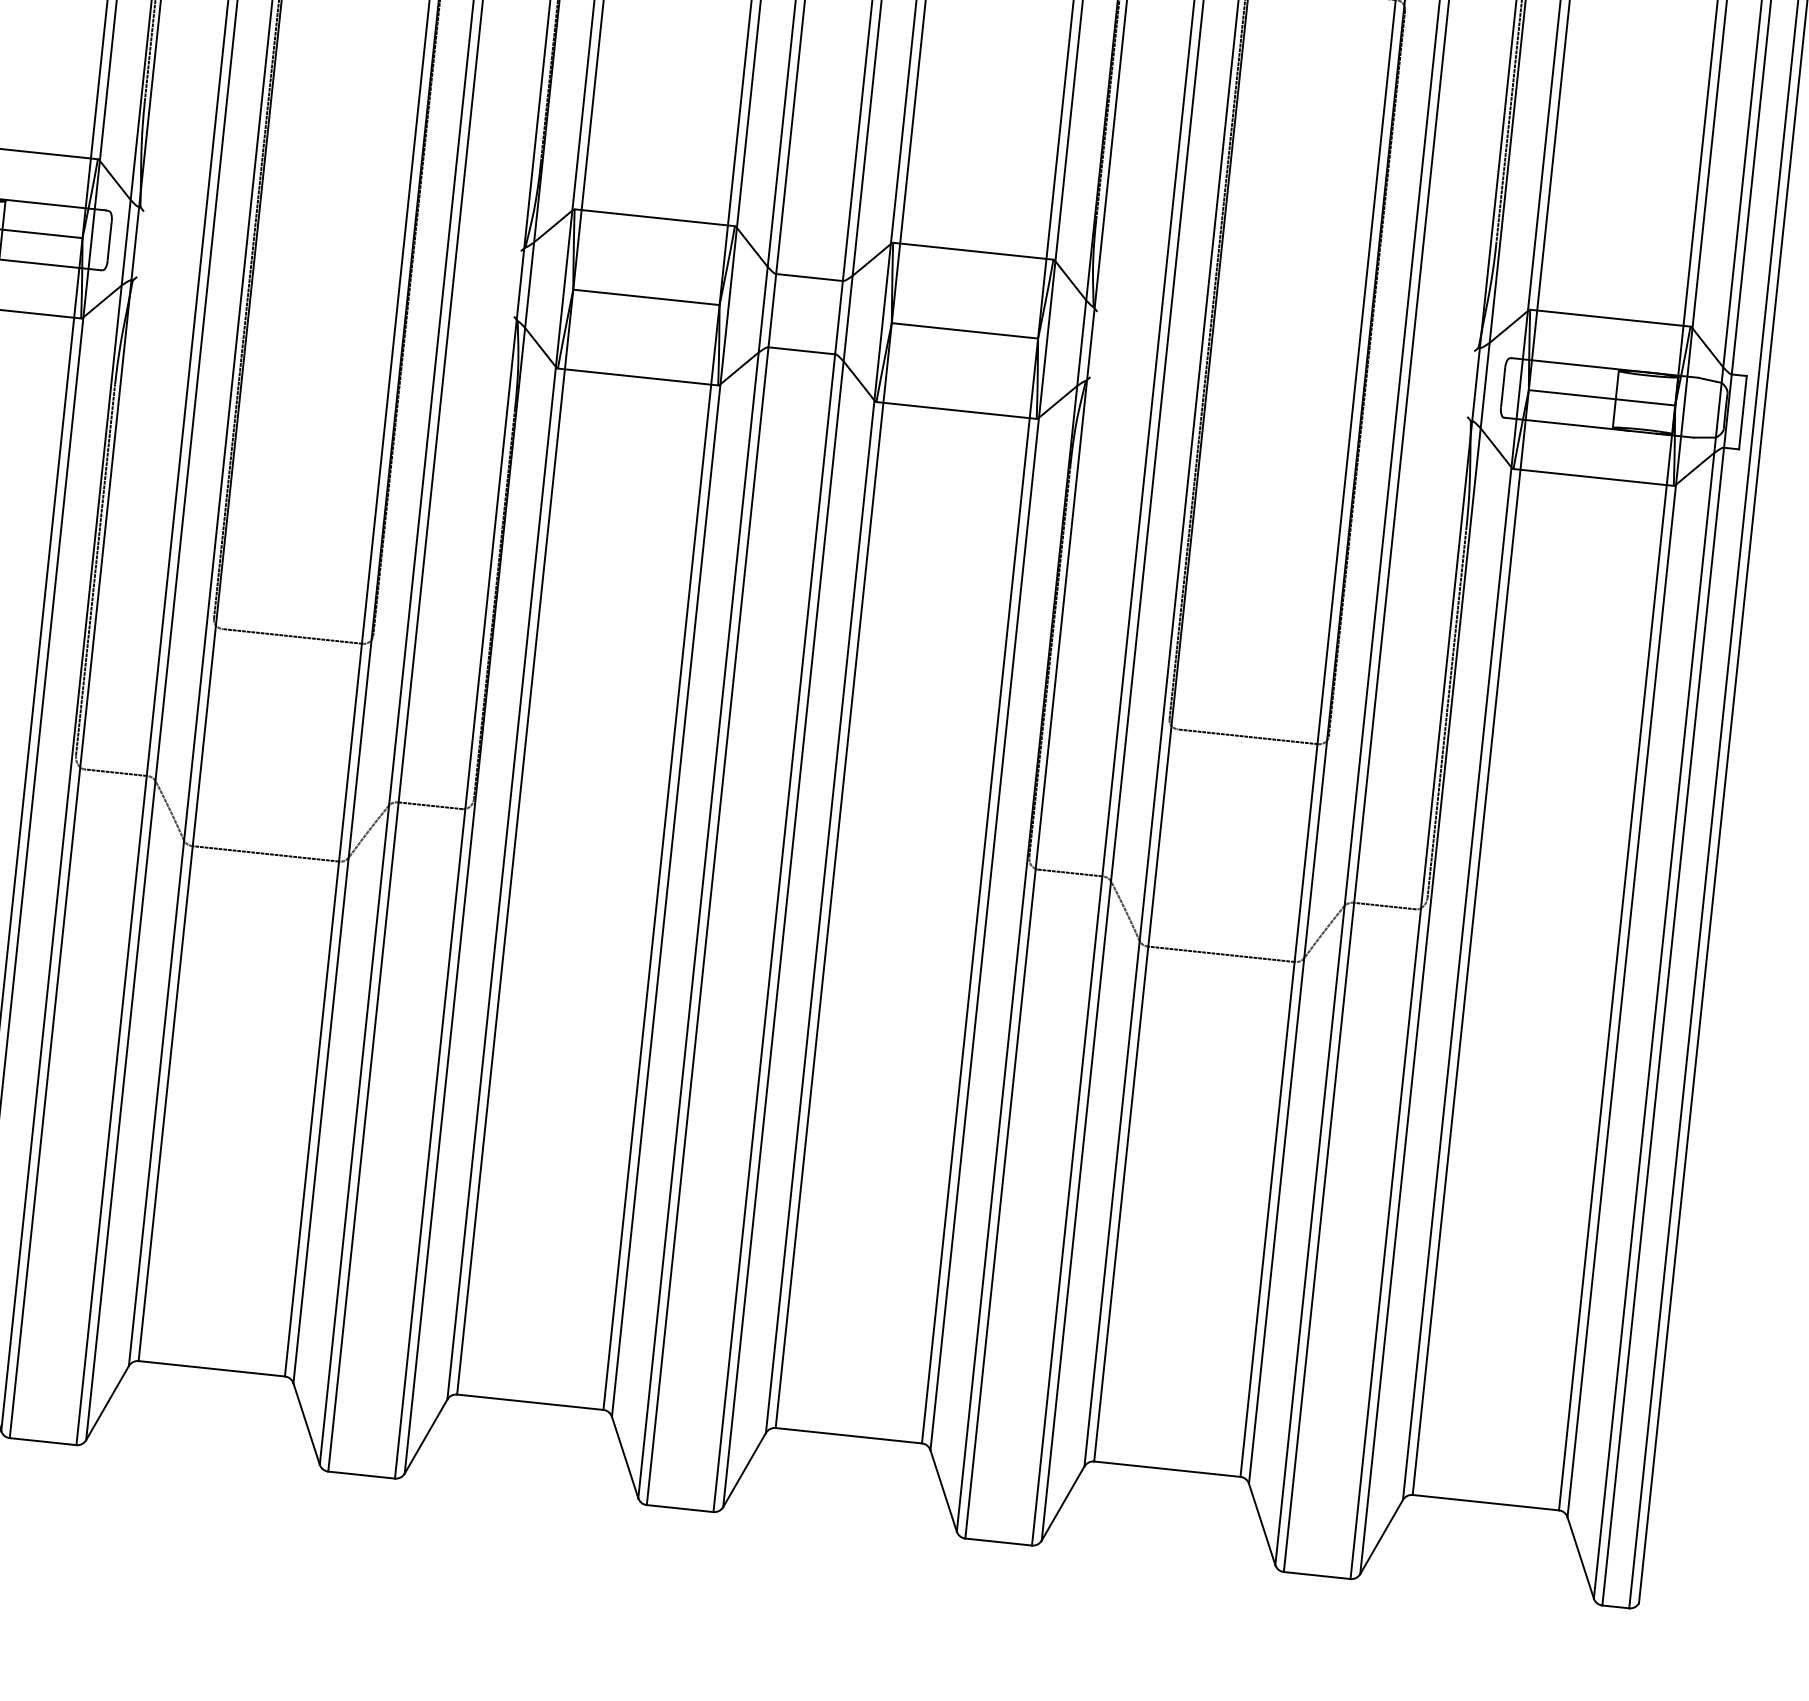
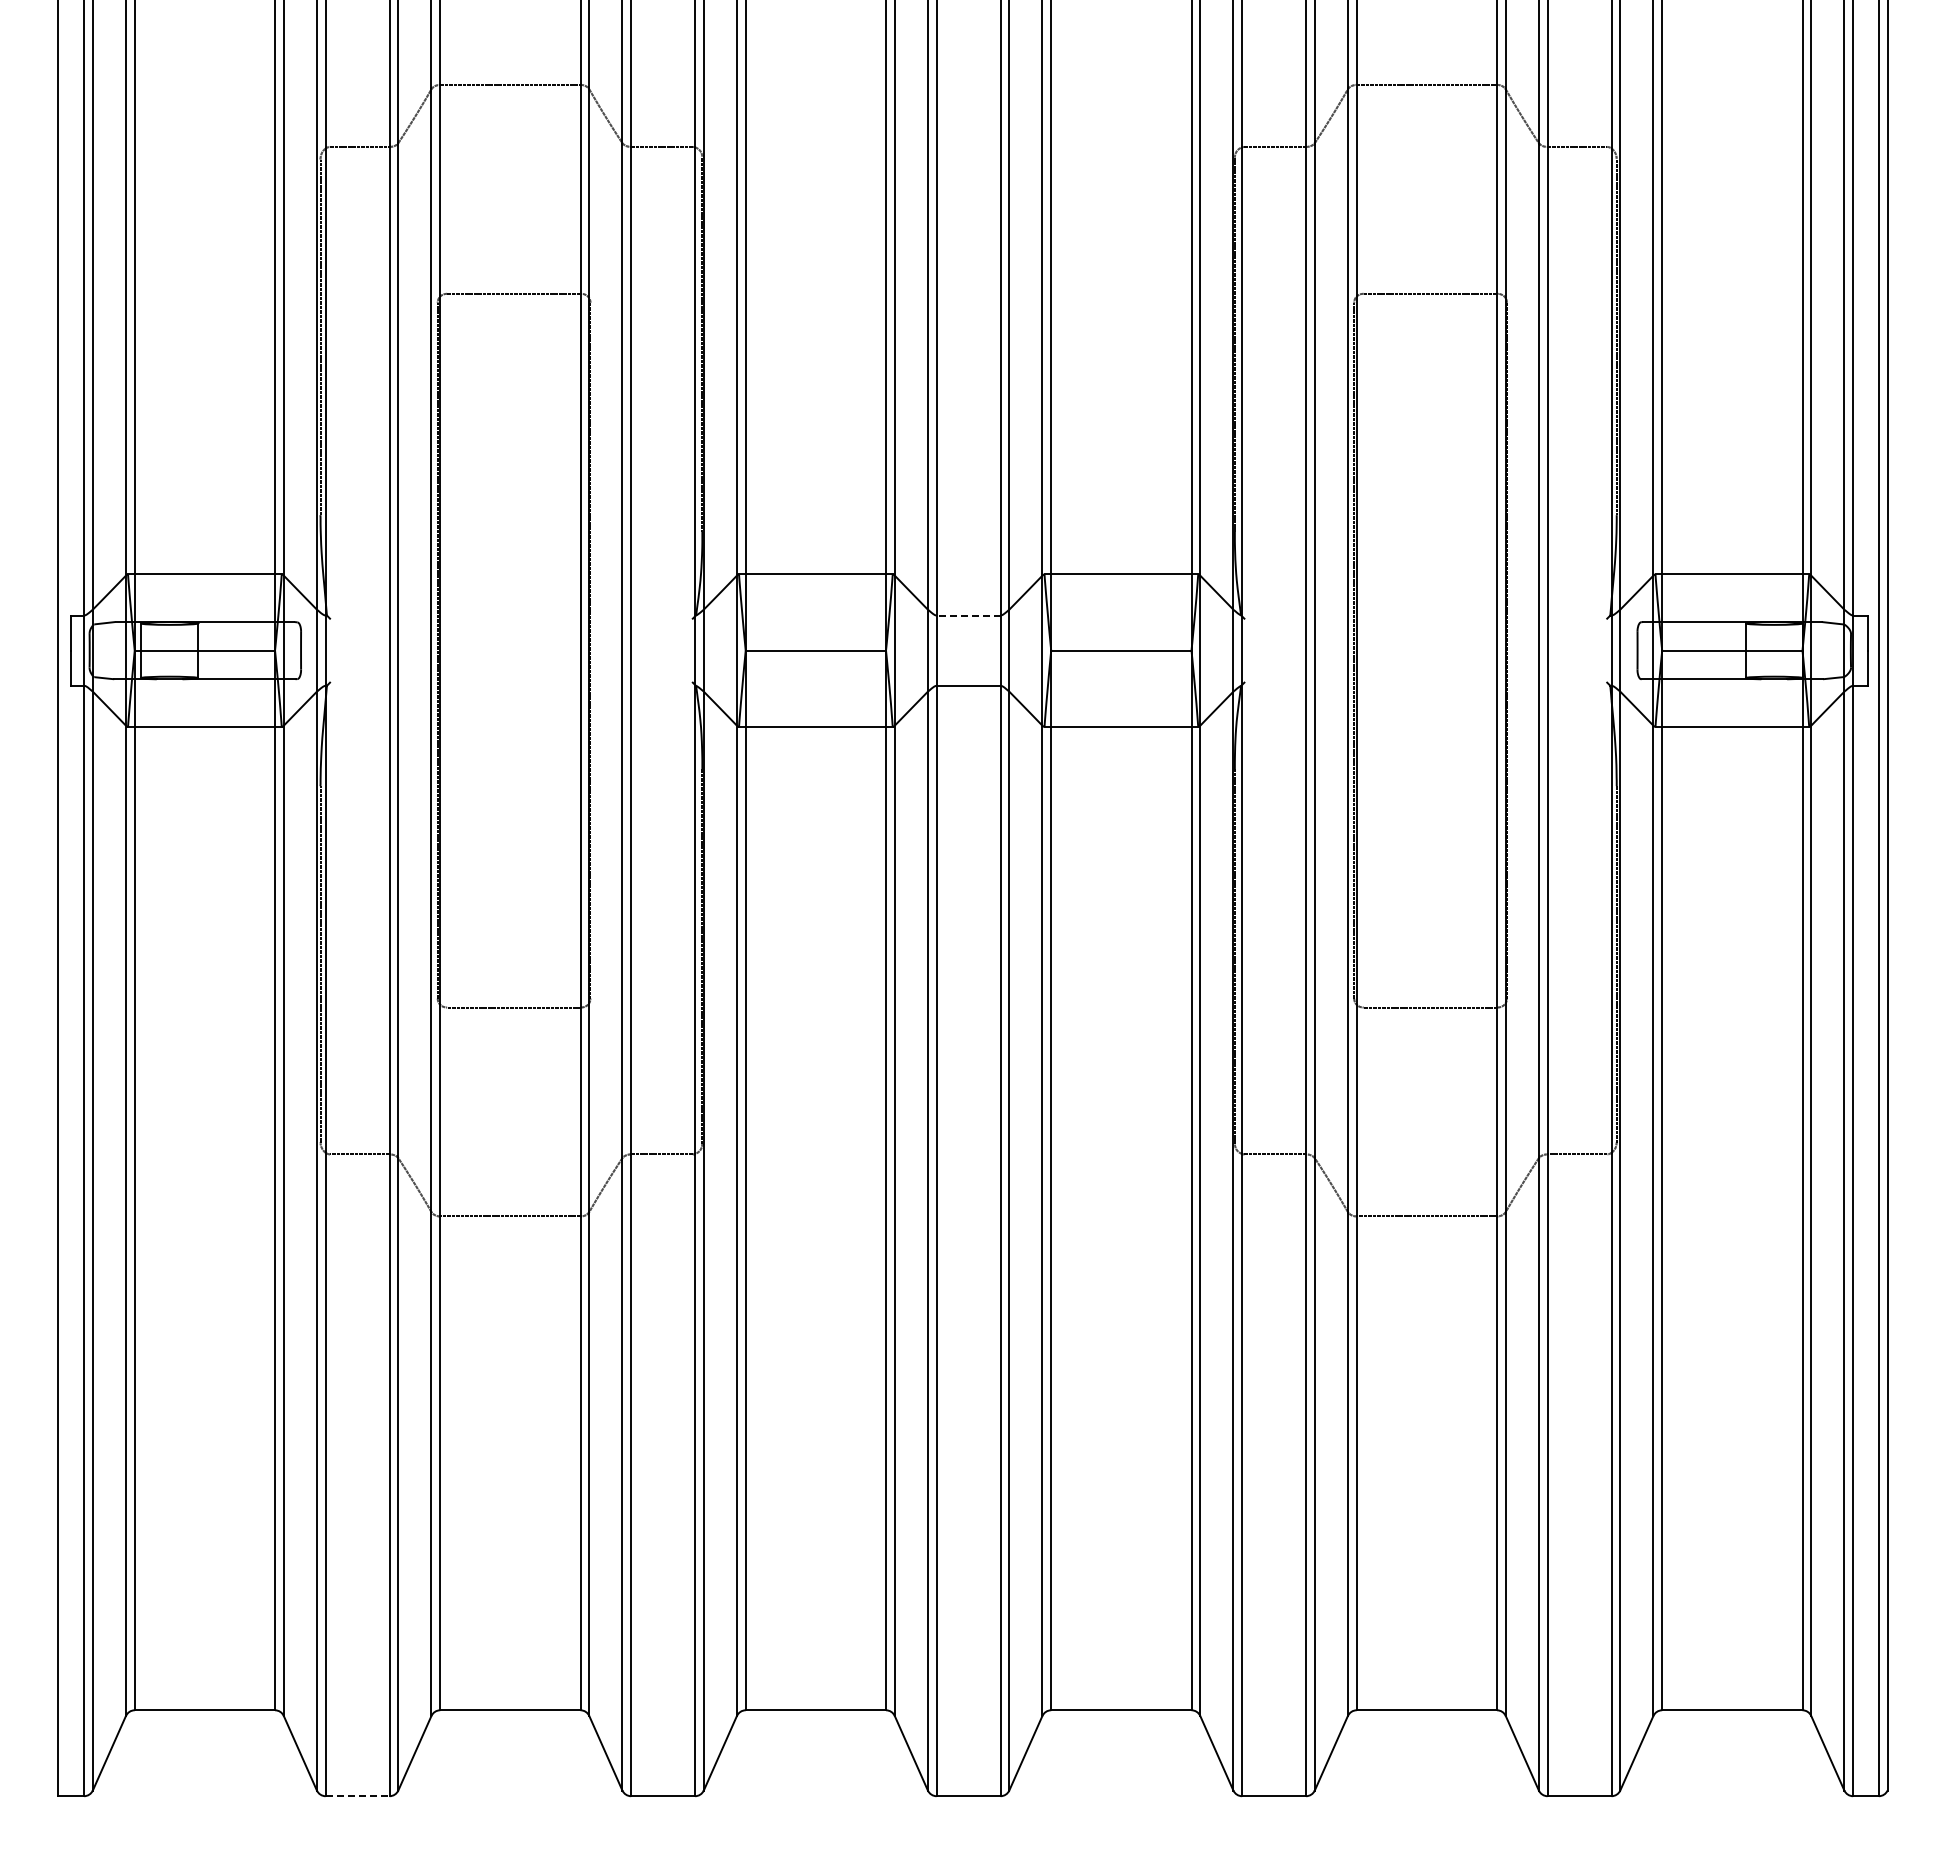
line: (809, 277) -> (968, 615), solid -> dashed
line: (42, 1441) -> (357, 1796), solid -> dashed

